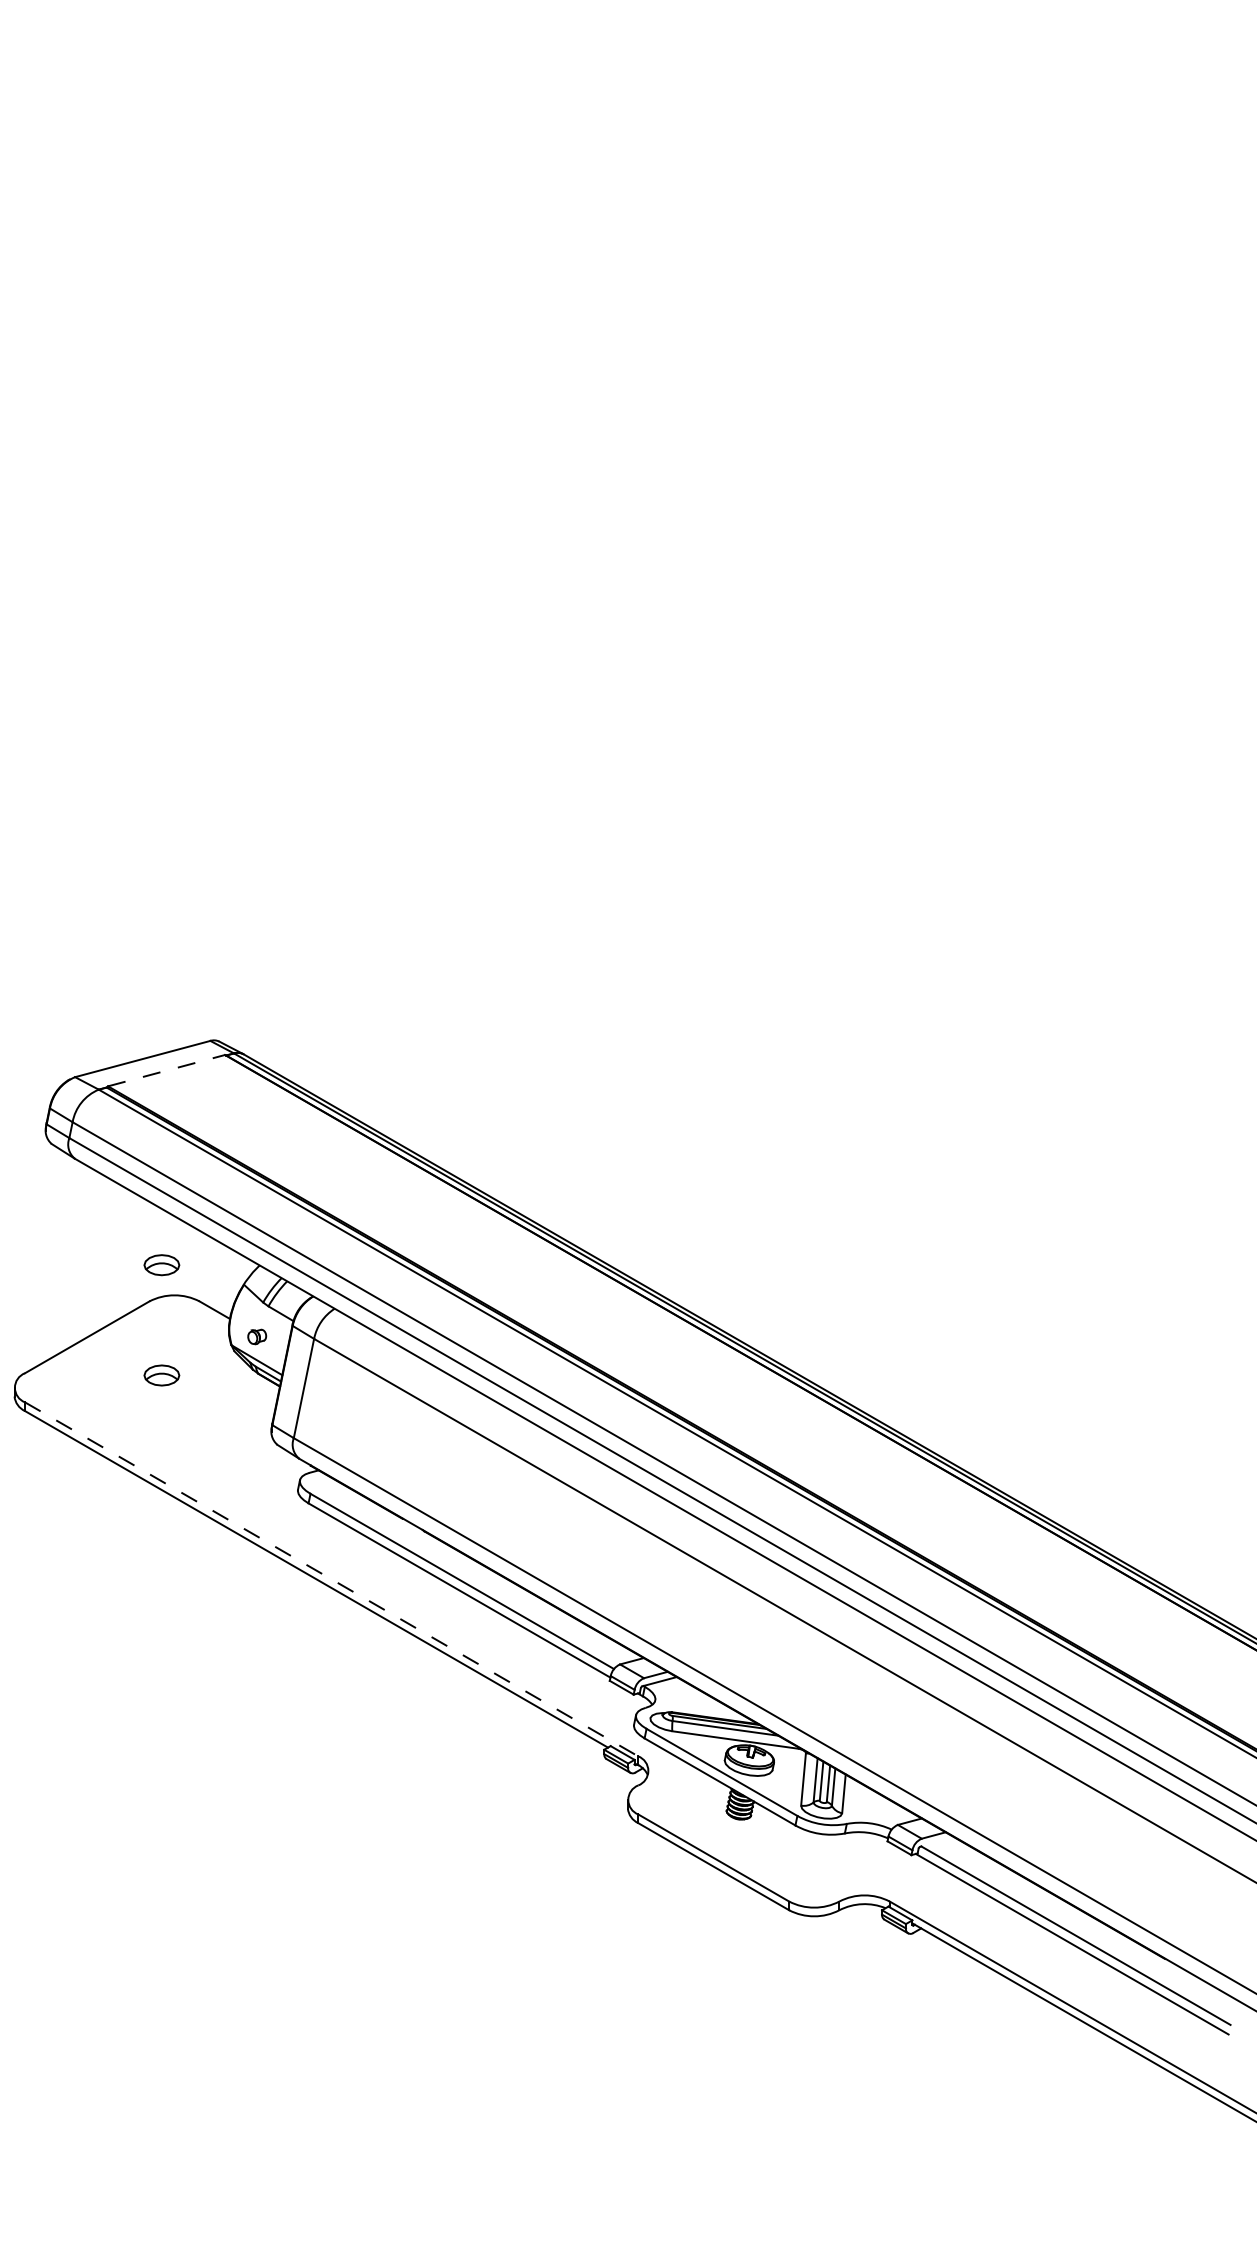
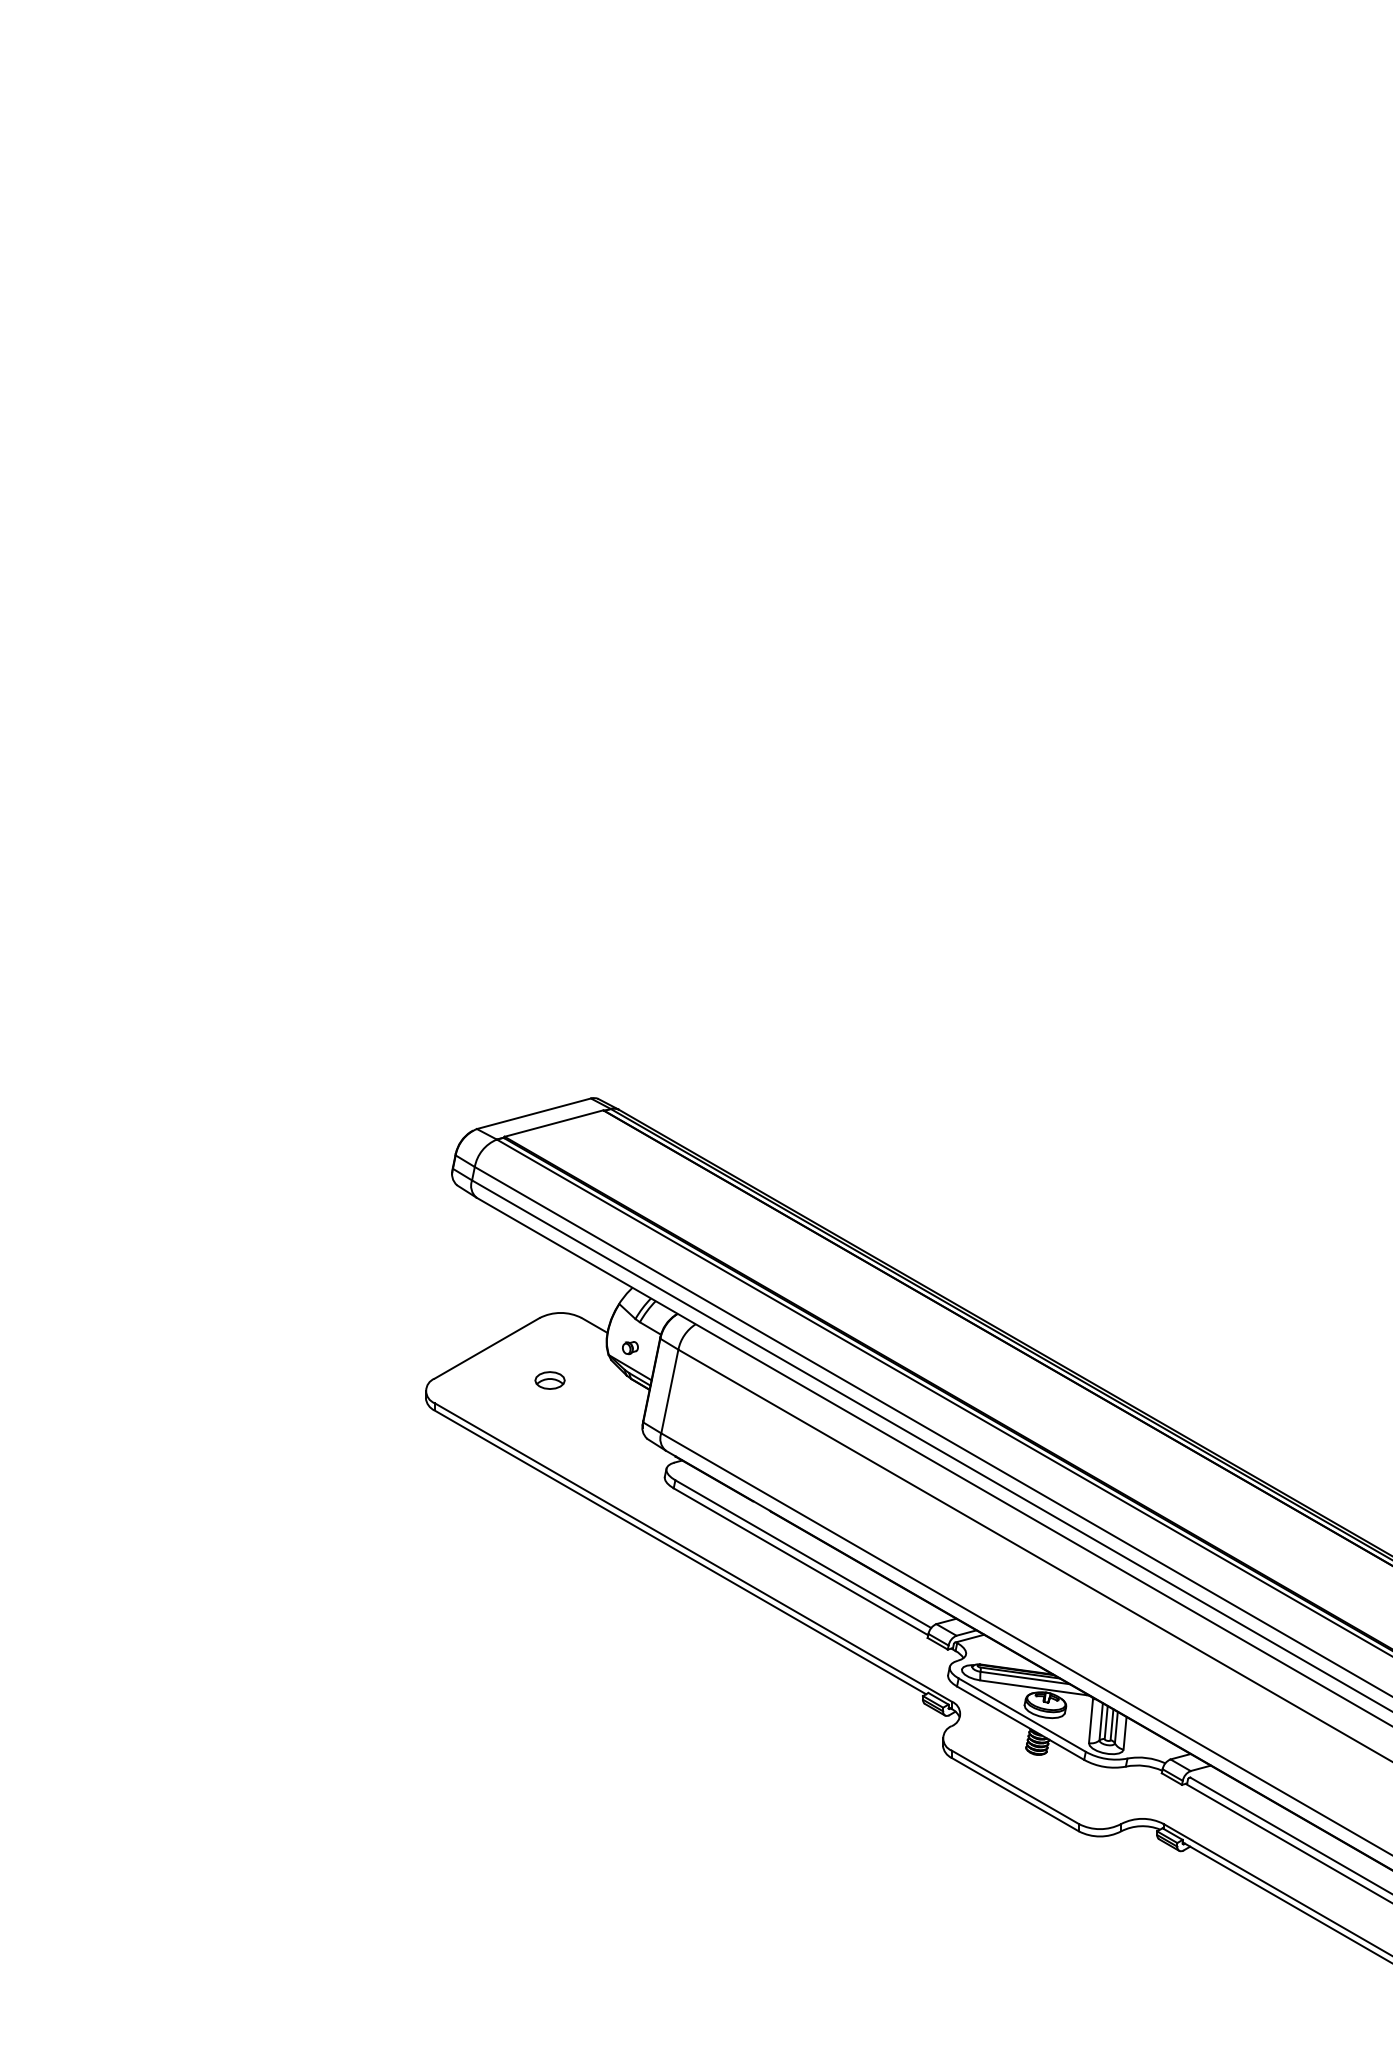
line: (167, 1070) -> (554, 1123), dashed -> solid
part: (161, 1265) -> (549, 1287), removed
line: (332, 1579) -> (693, 1552), dashed -> solid

